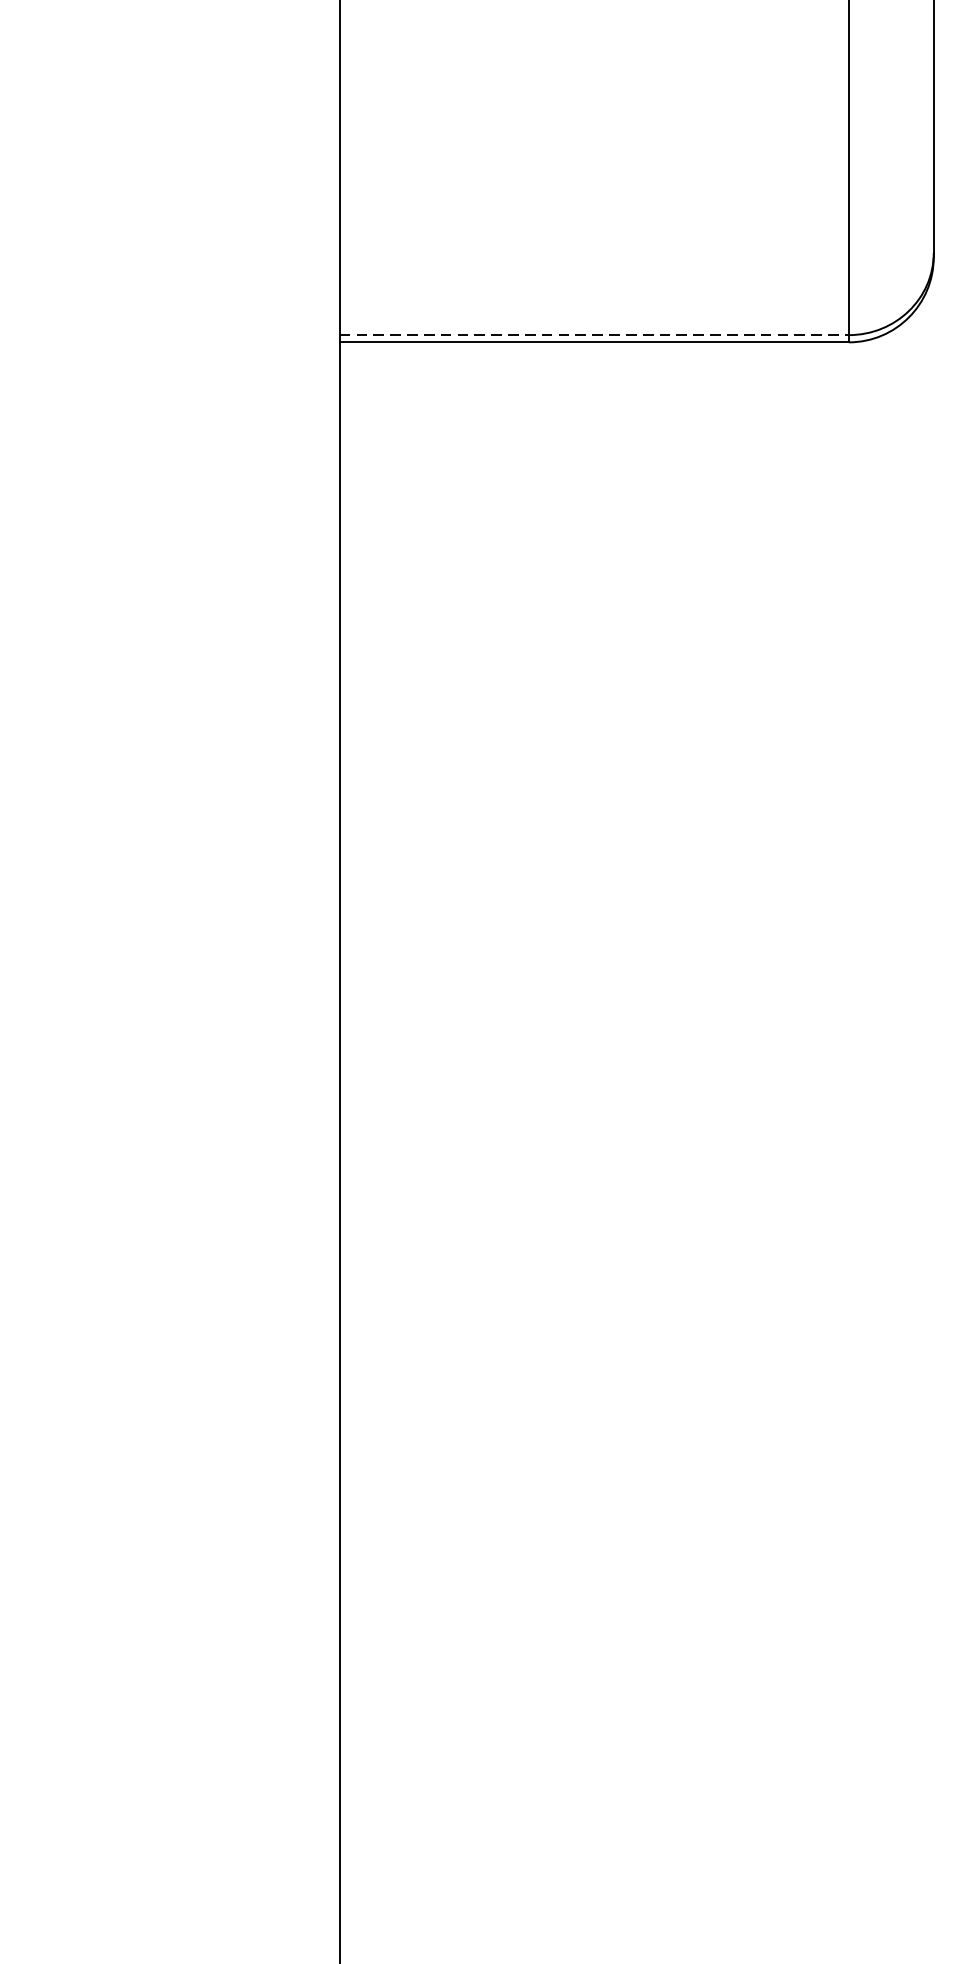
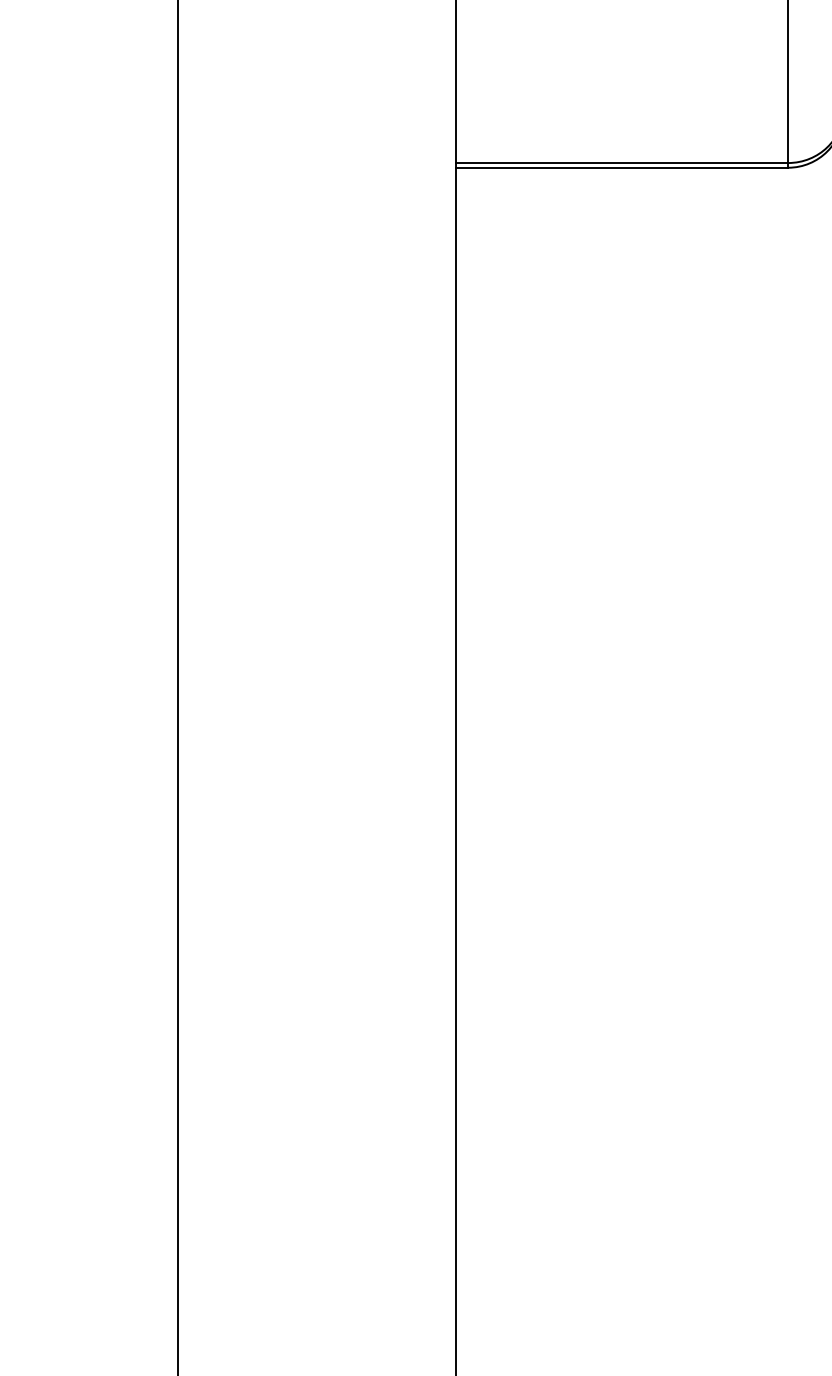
line: (595, 335) -> (622, 163), dashed -> solid

